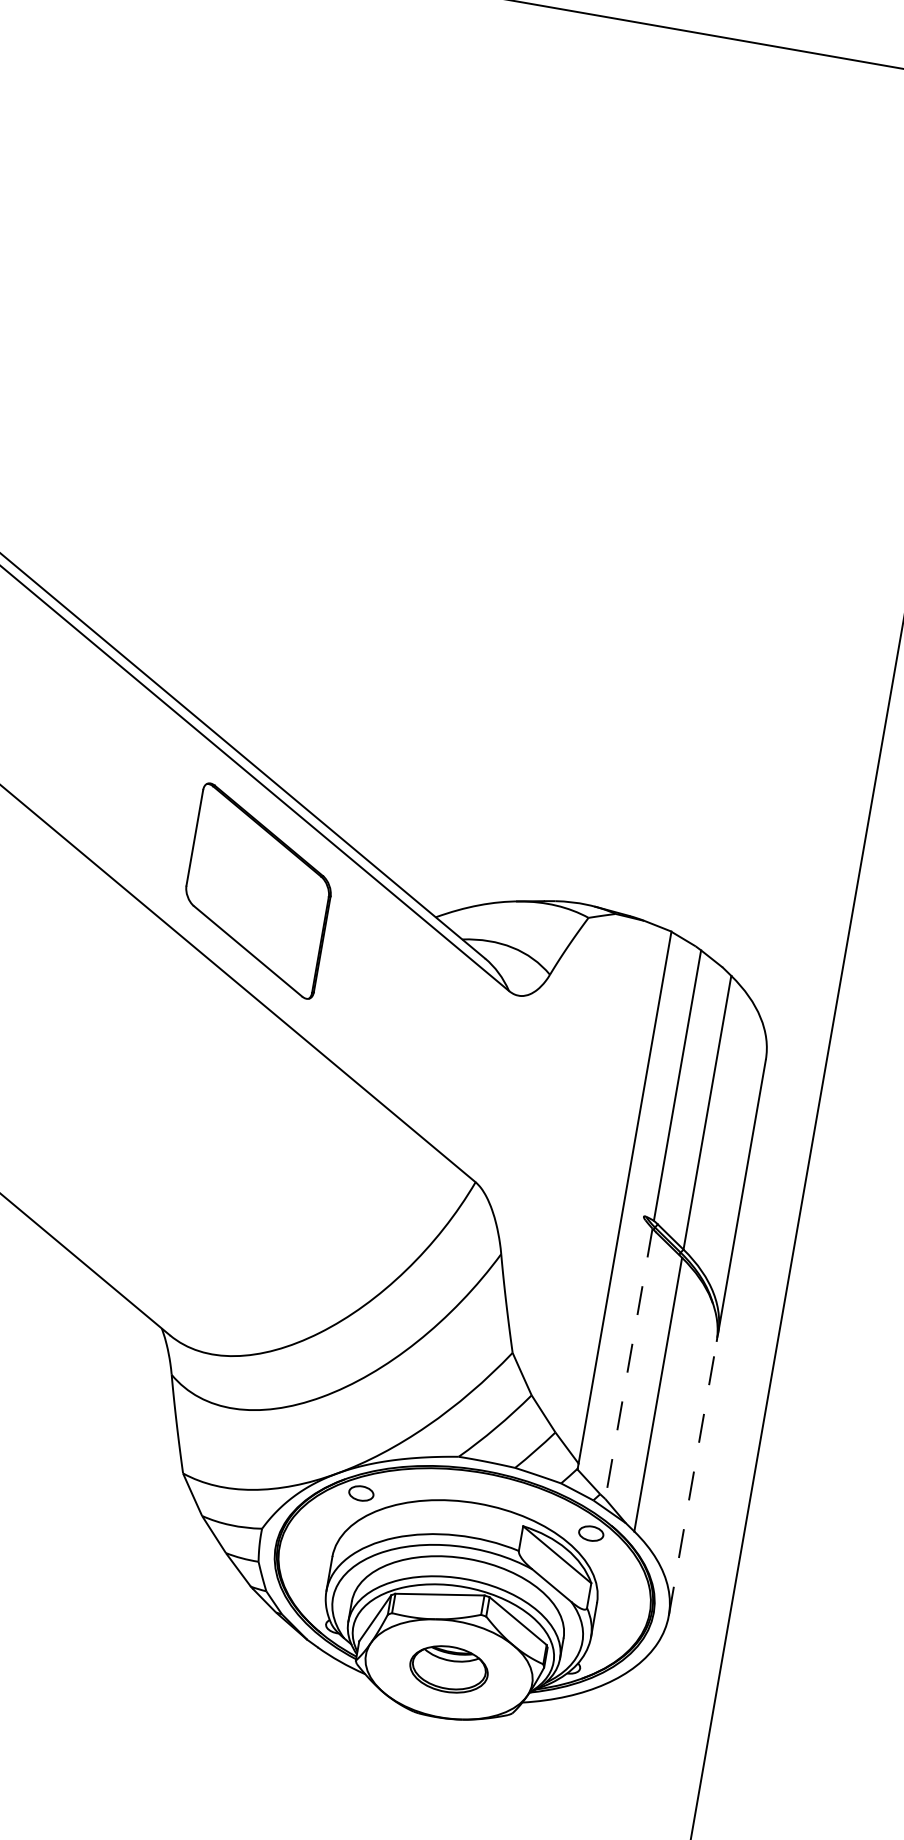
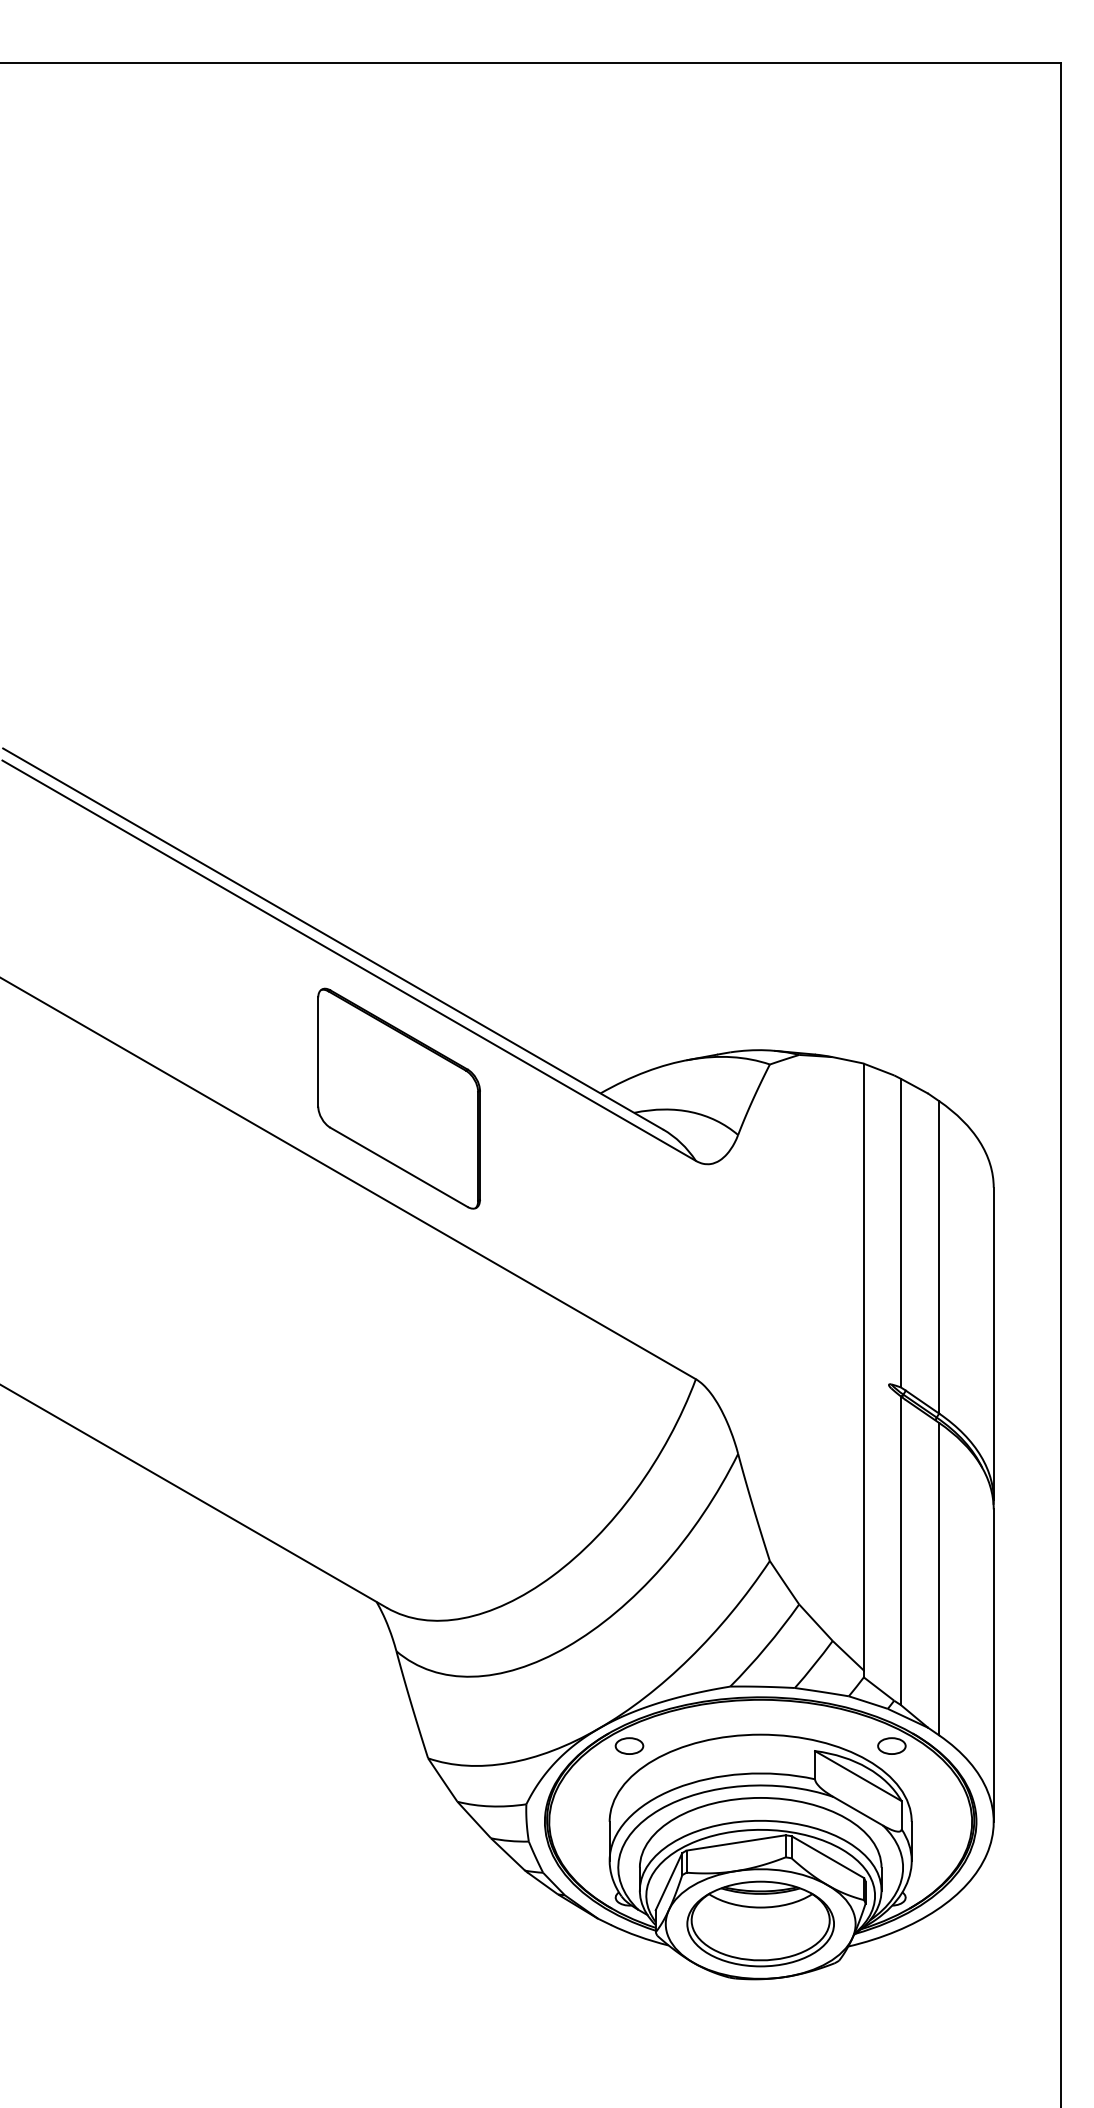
line: (628, 1364) -> (900, 1551), dashed -> solid
line: (692, 1478) -> (993, 1665), dashed -> solid
part: (449, 1668) -> (760, 1923), size x1.67

